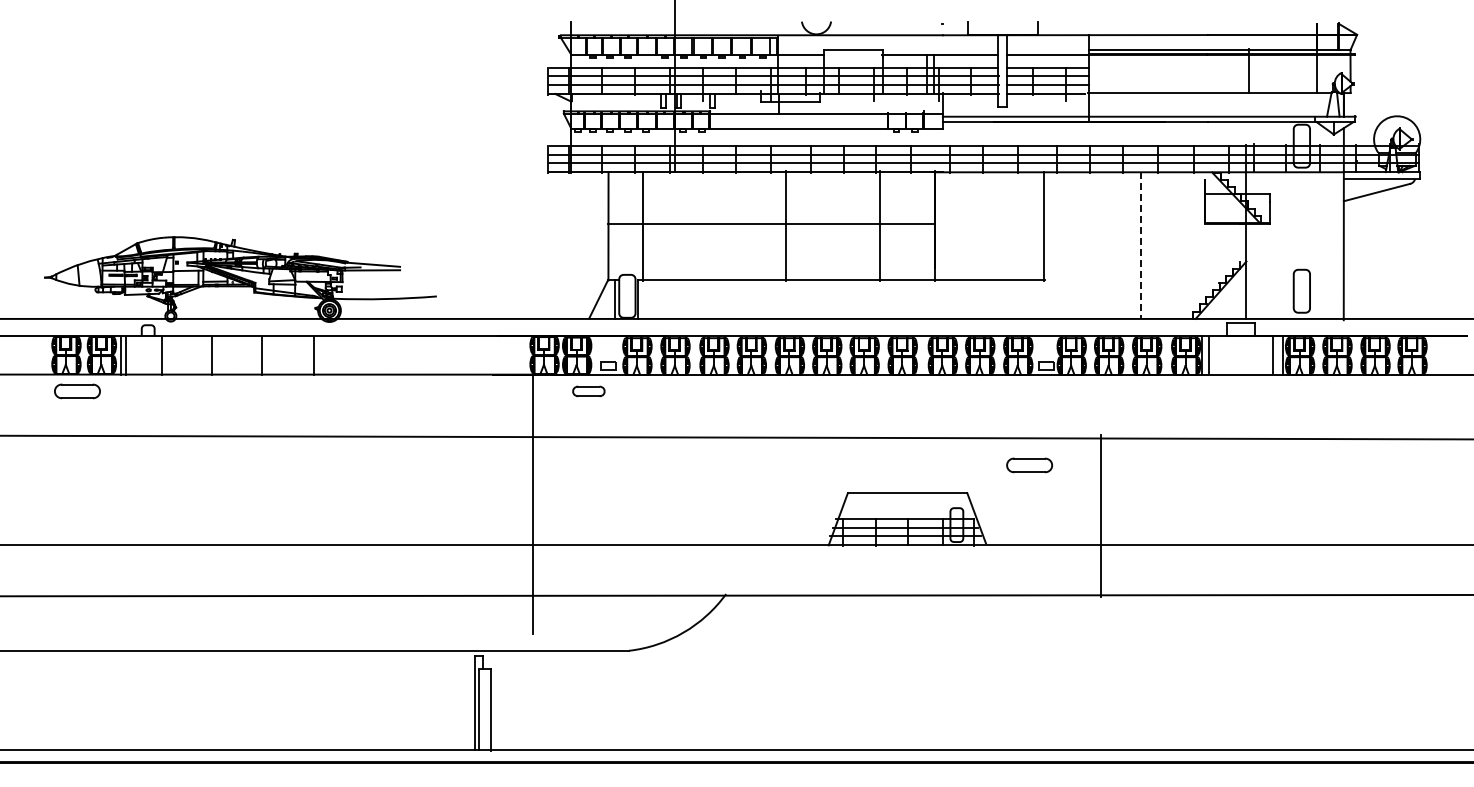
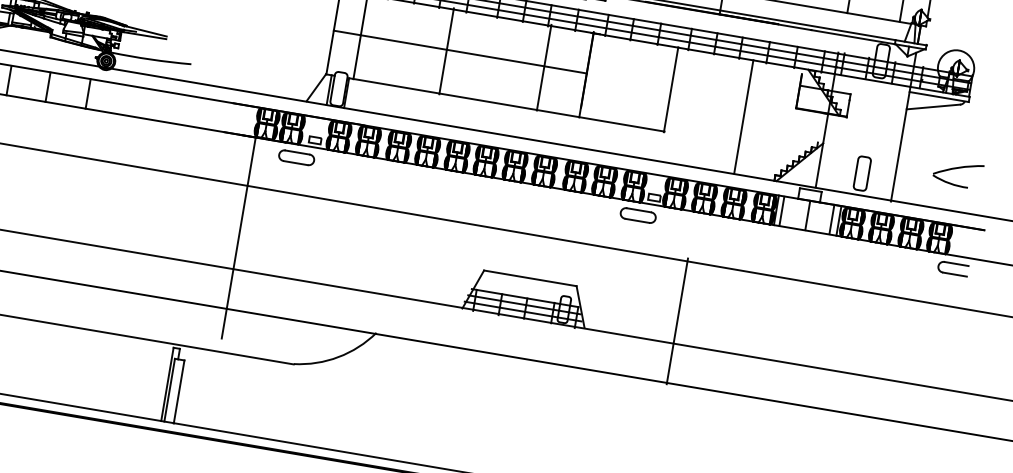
line: (786, 225) -> (446, 50), moved
line: (1141, 245) -> (744, 117), dashed -> solid
part: (1419, 265) -> (956, 169), added
line: (1242, 355) -> (807, 215), added
part: (588, 391) -> (296, 157), size x1.43
part: (1435, 391) -> (952, 268), added
part: (1029, 465) -> (638, 215), moved

